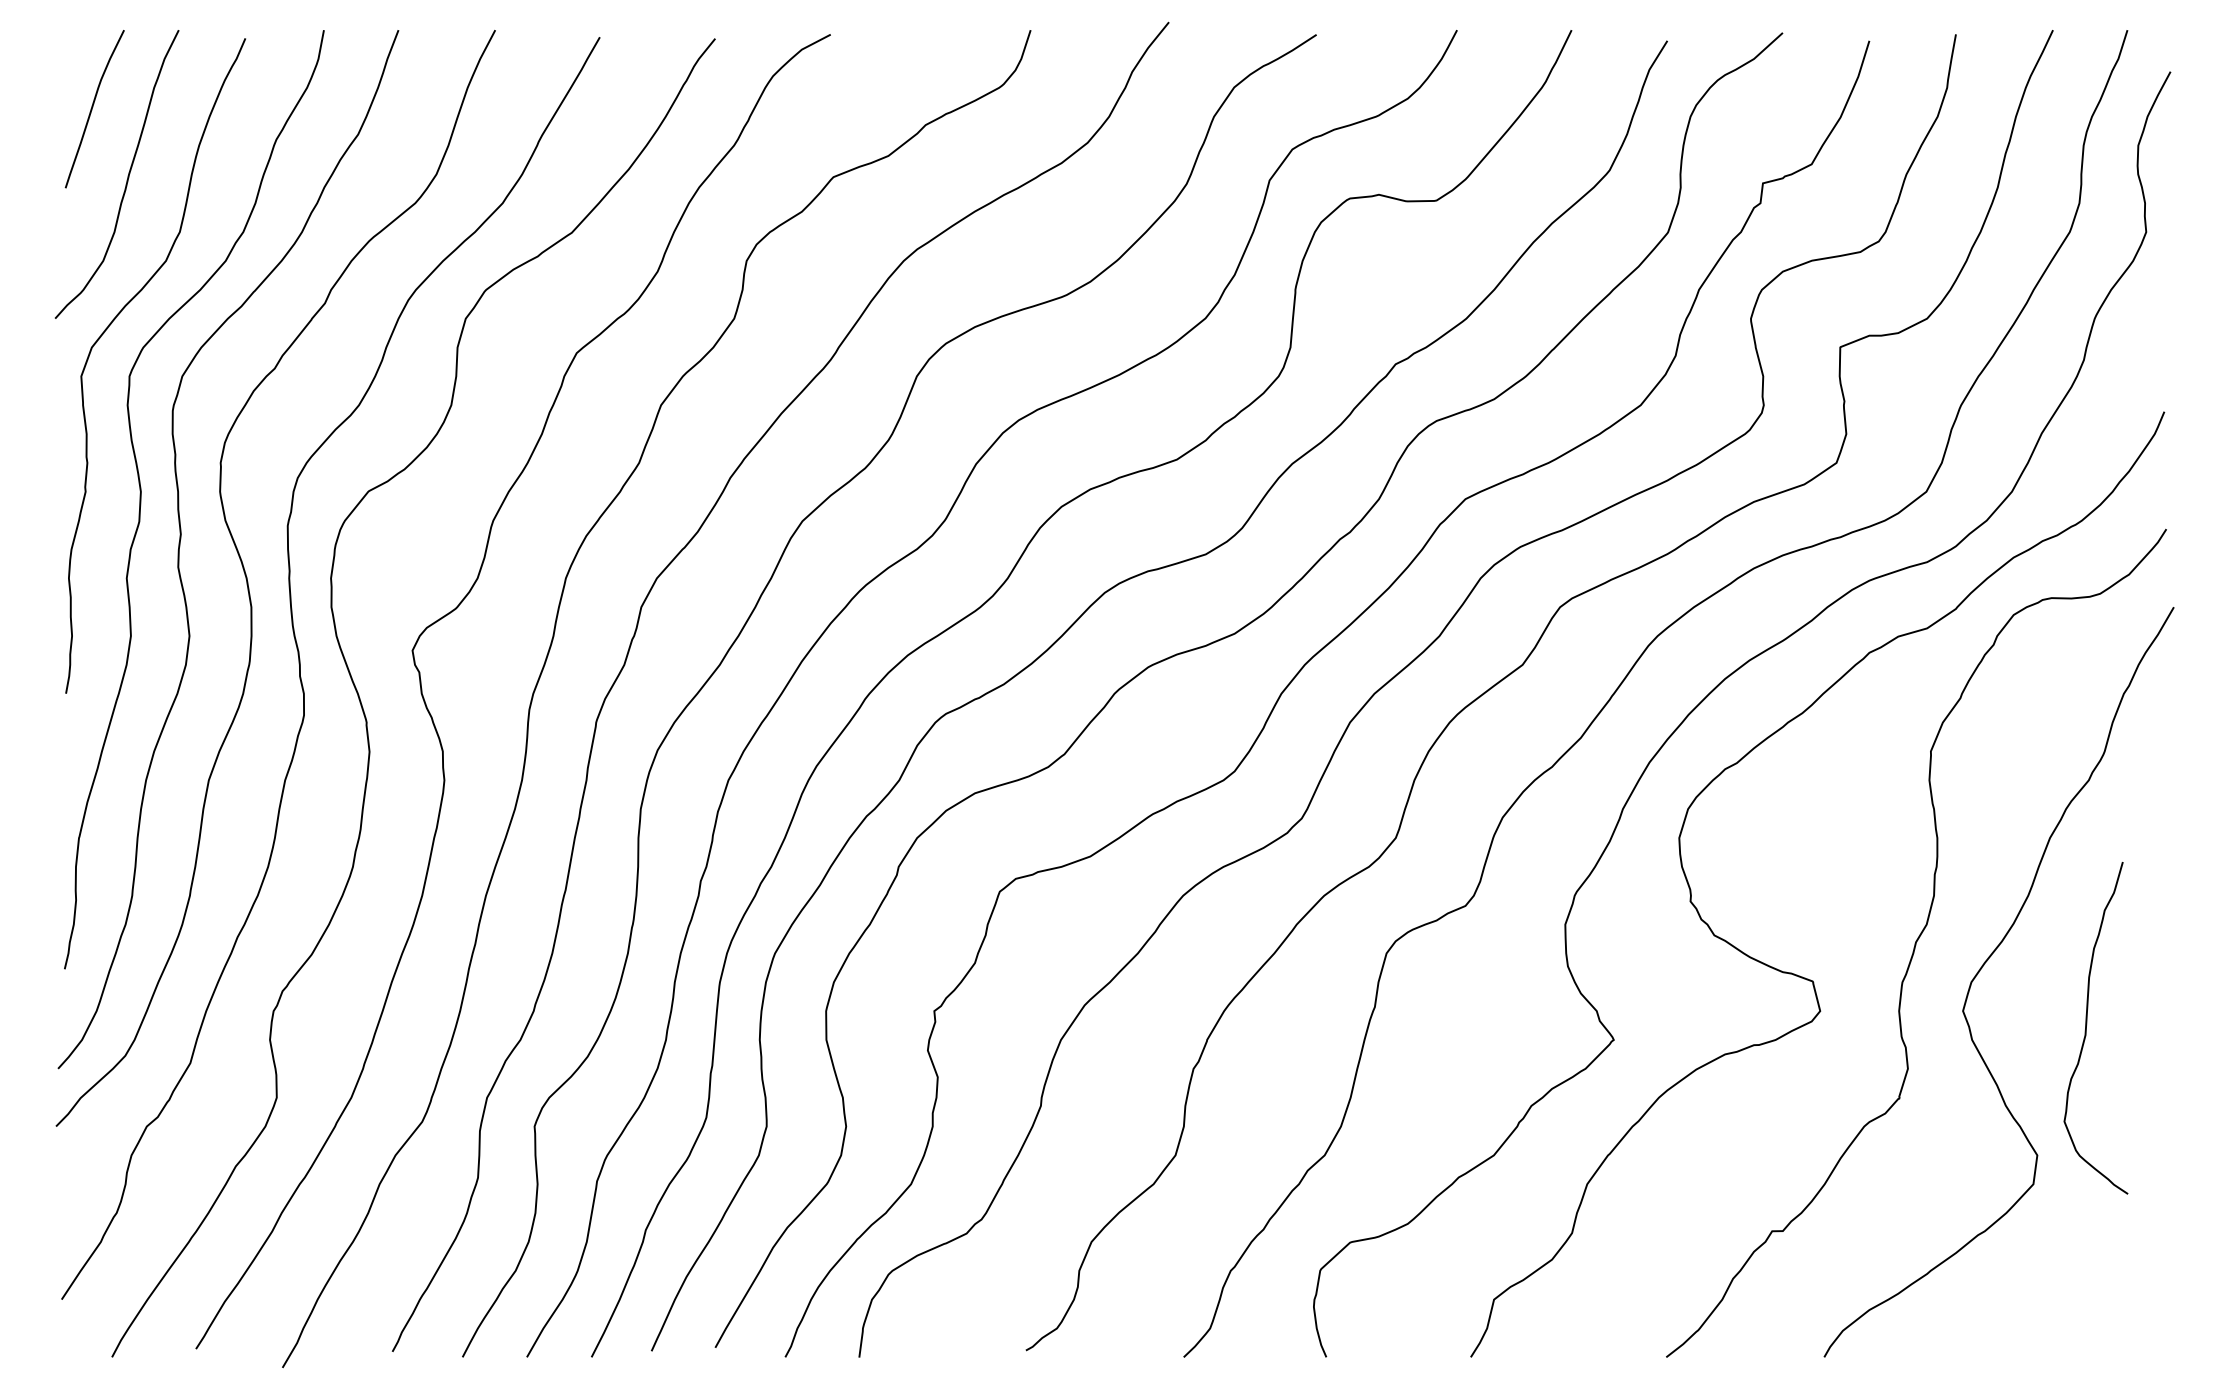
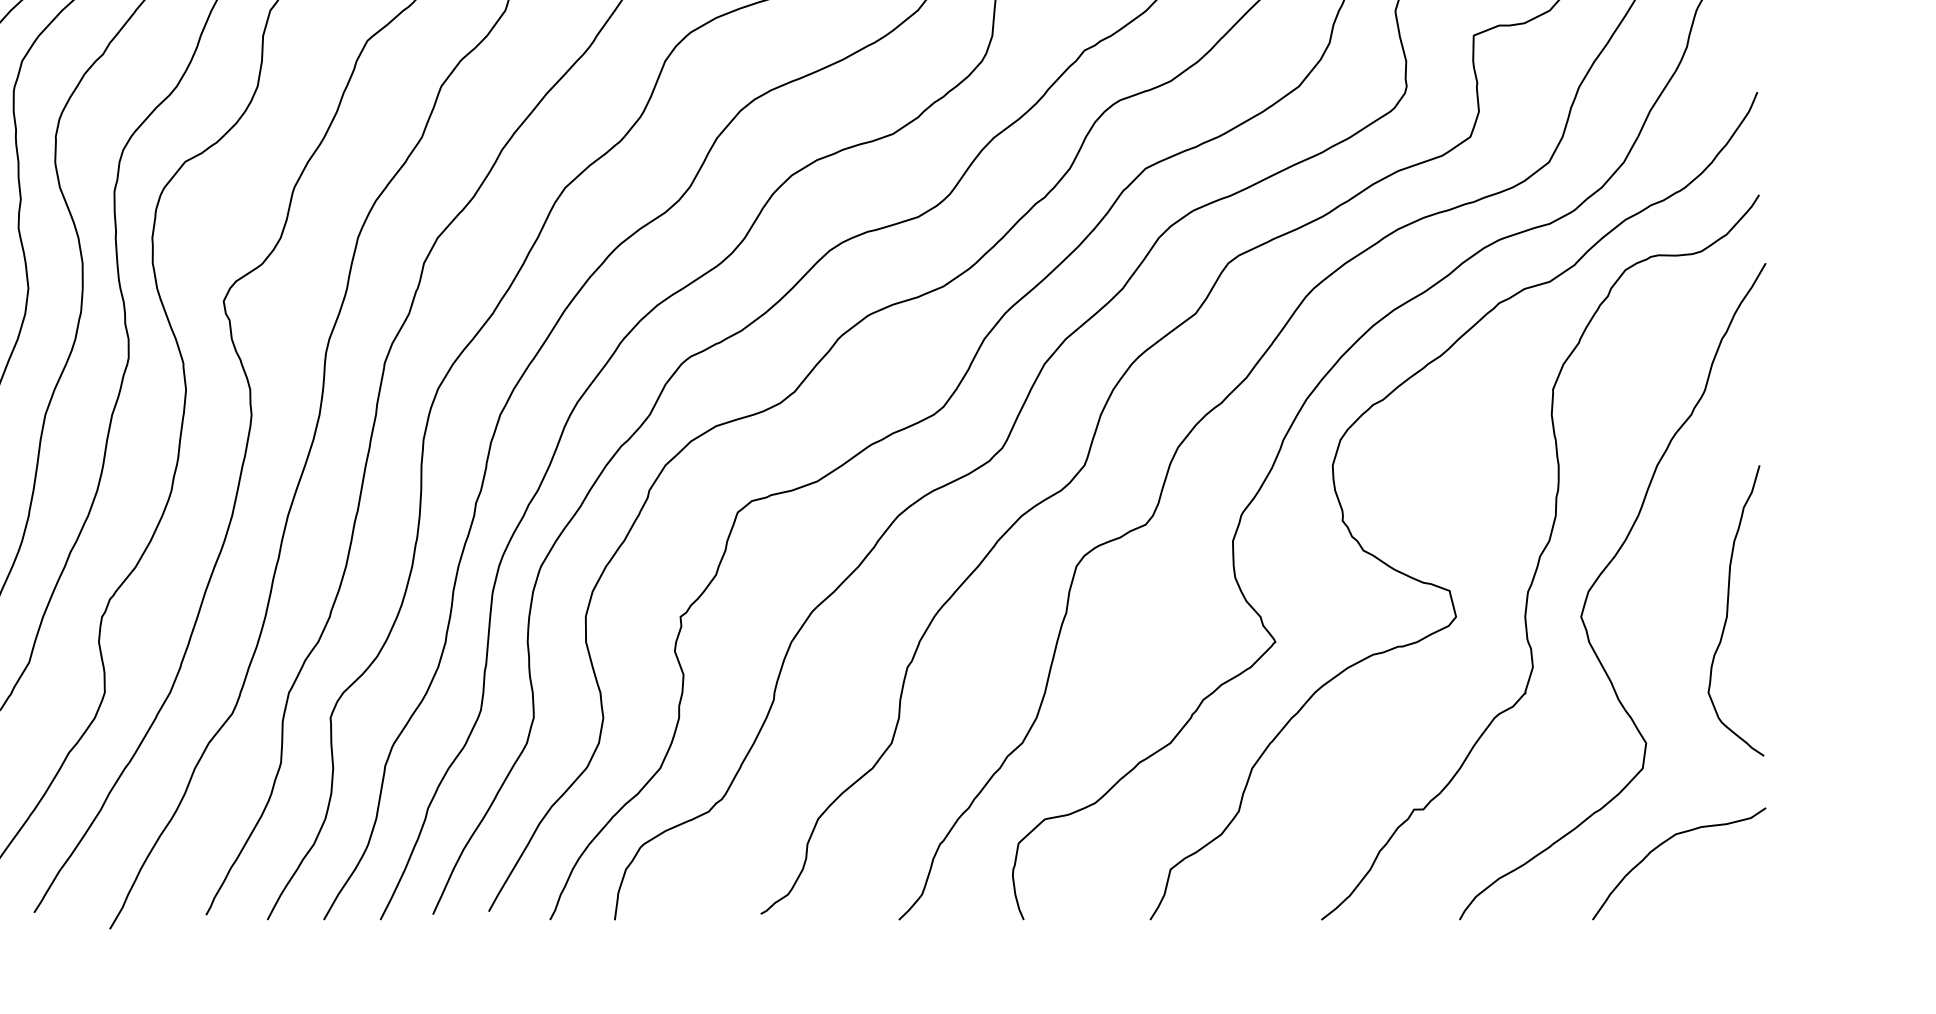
curve: (2087, 1024) -> (1728, 607), moved
curve: (2058, 1269) -> (1664, 843), added

